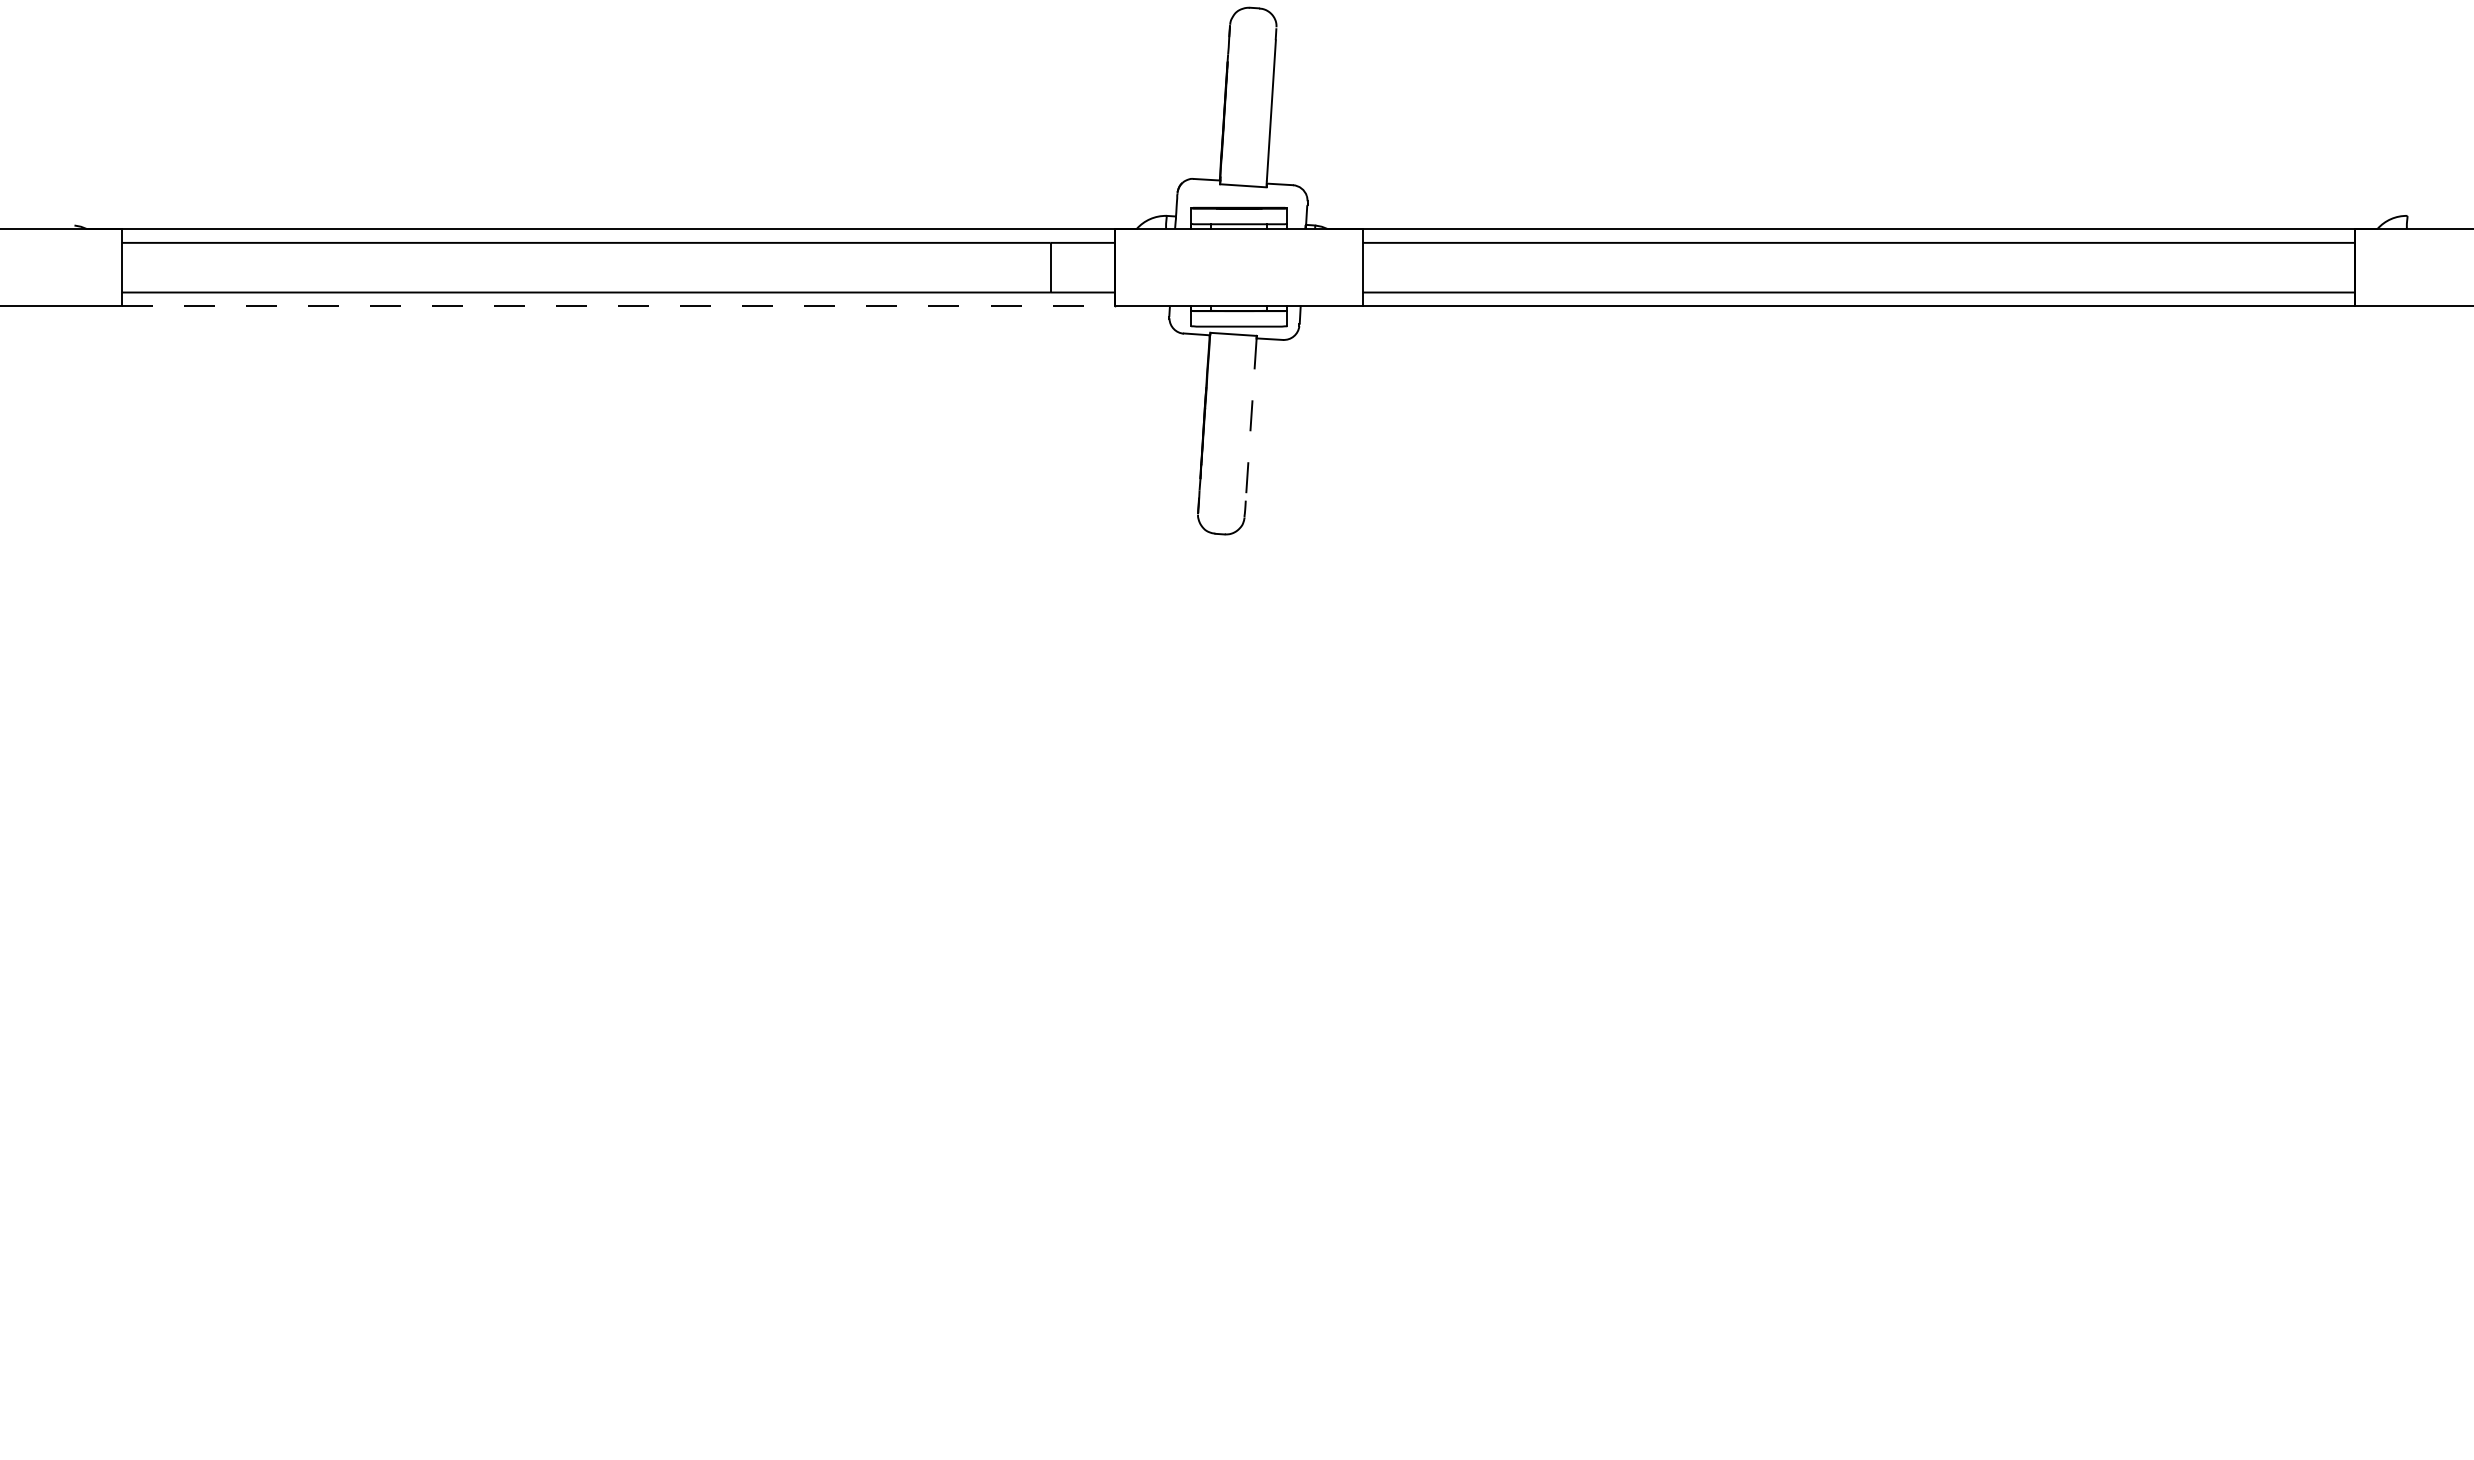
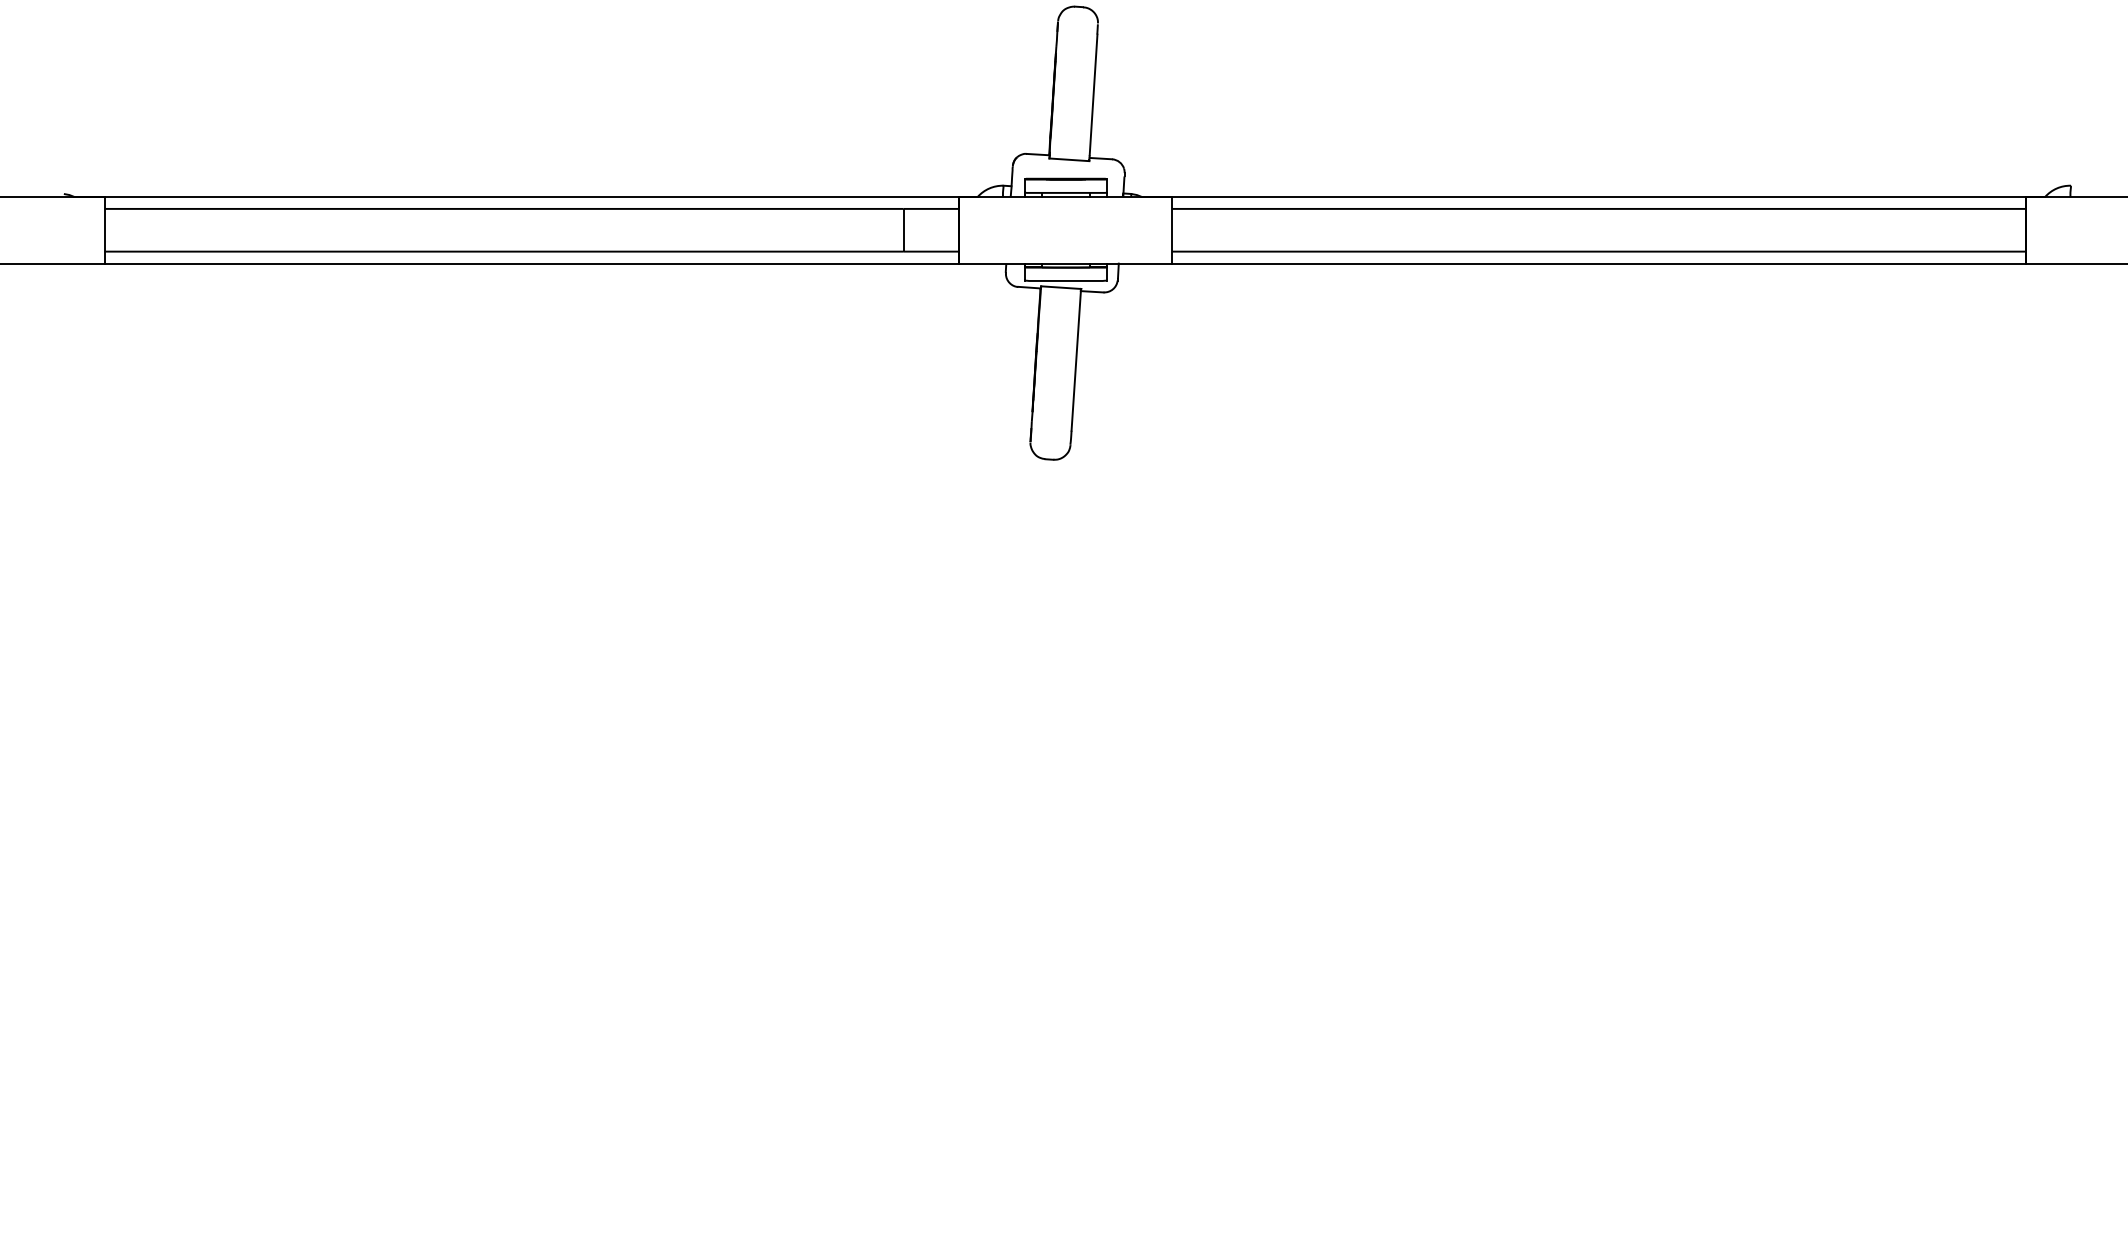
line: (618, 306) -> (531, 263), dashed -> solid
line: (1251, 420) -> (1076, 361), dashed -> solid

